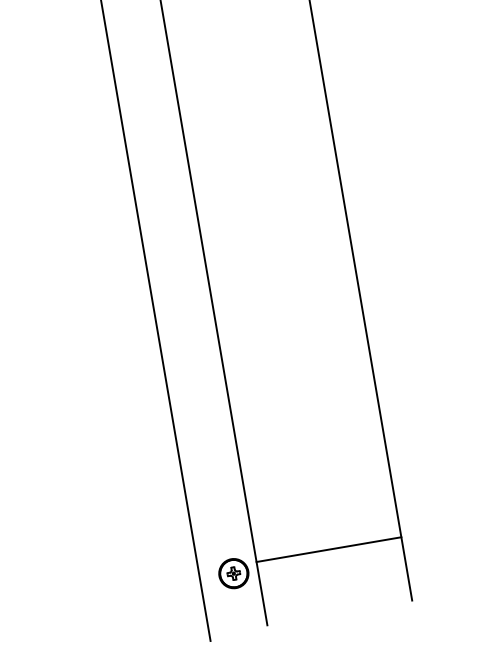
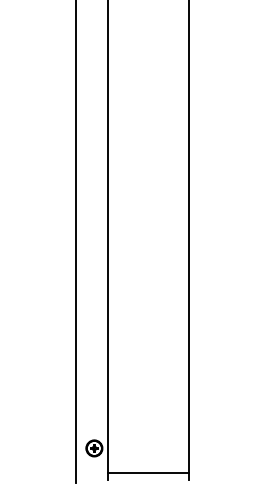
line: (327, 550) -> (147, 473), moved

